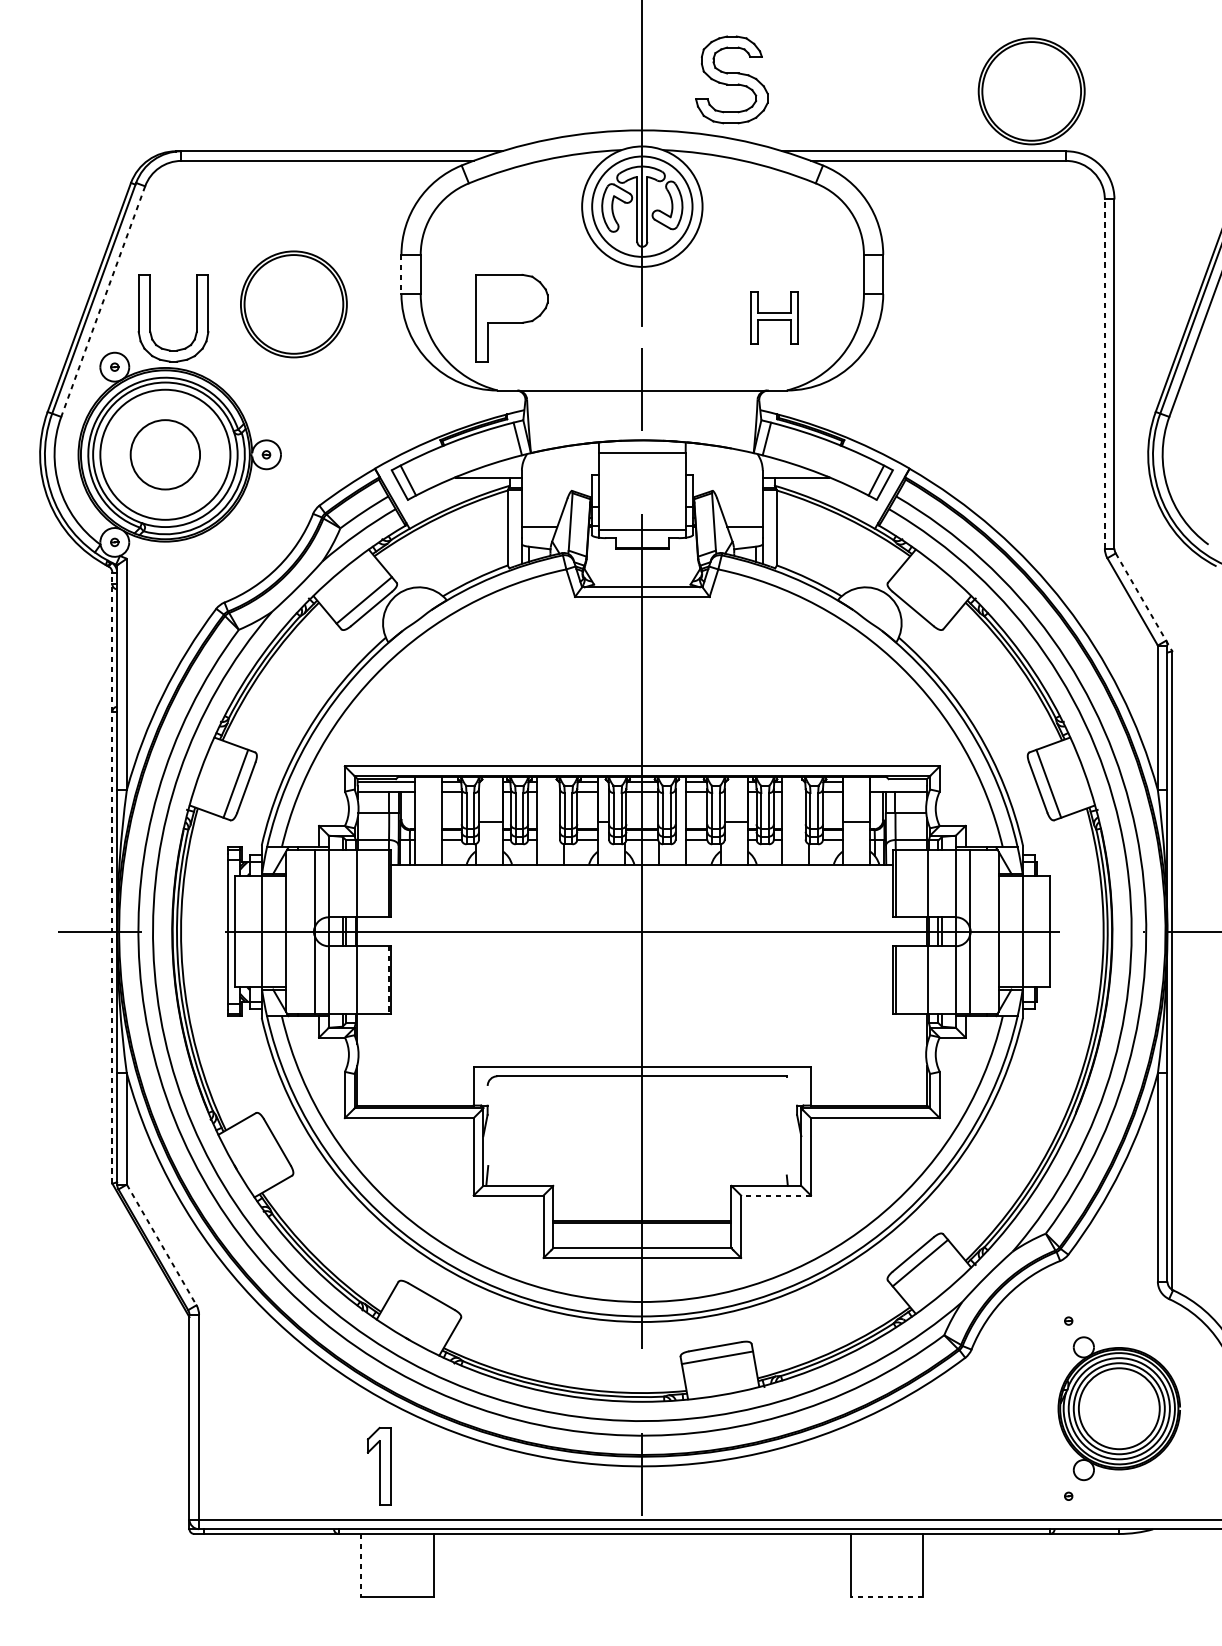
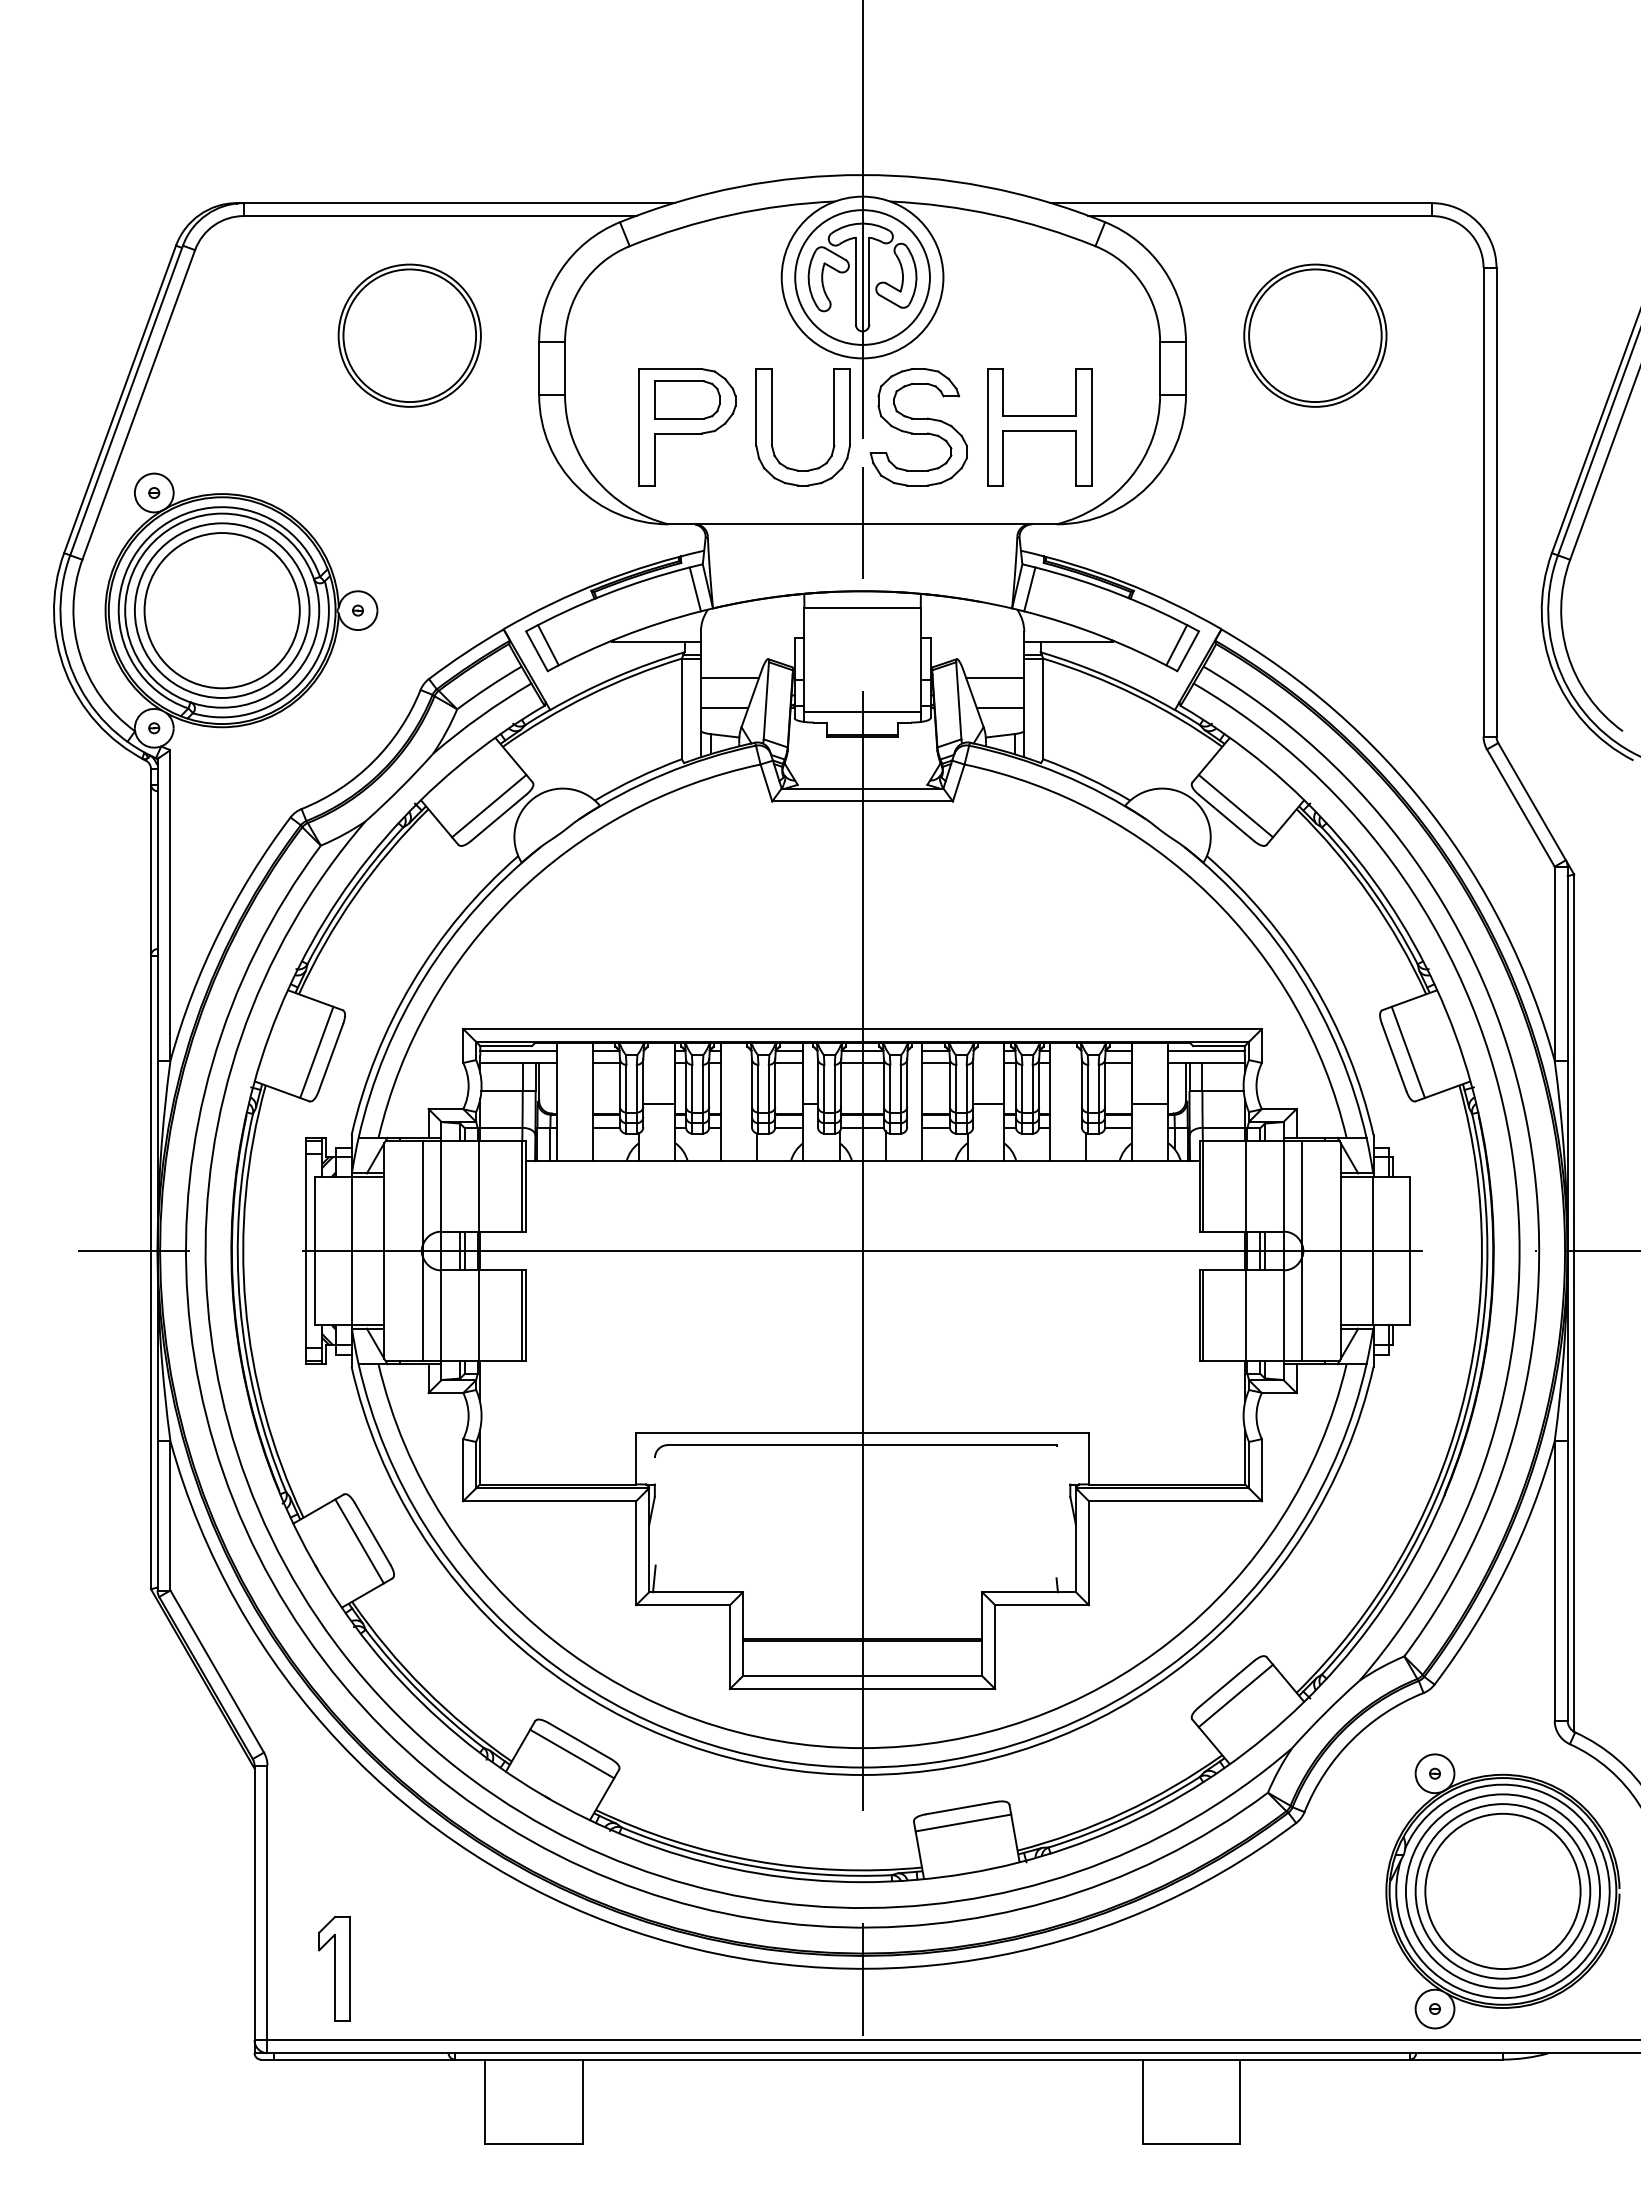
part: (731, 80) -> (918, 427), moved
part: (1031, 91) -> (1315, 335), moved
line: (401, 275) -> (539, 369), dashed -> solid
part: (511, 297) -> (687, 399), added
line: (103, 301) -> (138, 404), dashed -> solid
part: (293, 304) -> (409, 335), moved
part: (150, 318) -> (772, 427), moved
part: (774, 318) -> (1039, 427), size x1.67
line: (1104, 373) -> (1483, 501), dashed -> solid
circle: (164, 454) -> (221, 610), size x1.67
line: (543, 504) -> (729, 677), added
line: (741, 504) -> (995, 677), added
line: (920, 599) -> (1235, 805), added
line: (1144, 602) -> (1536, 808), dashed -> solid
line: (898, 782) -> (1206, 1050), added
line: (112, 877) -> (151, 1178), dashed -> solid
line: (388, 980) -> (521, 1316), dashed -> solid
line: (267, 1148) -> (359, 1541), added
line: (776, 1195) -> (1042, 1605), dashed -> solid
line: (161, 1244) -> (217, 1671), dashed -> solid
line: (426, 1306) -> (572, 1753), added
part: (1118, 1408) -> (1502, 1891), size x1.43
part: (379, 1466) -> (334, 1968), moved
line: (361, 1565) -> (485, 2102), dashed -> solid
line: (887, 1596) -> (1191, 2143), dashed -> solid

